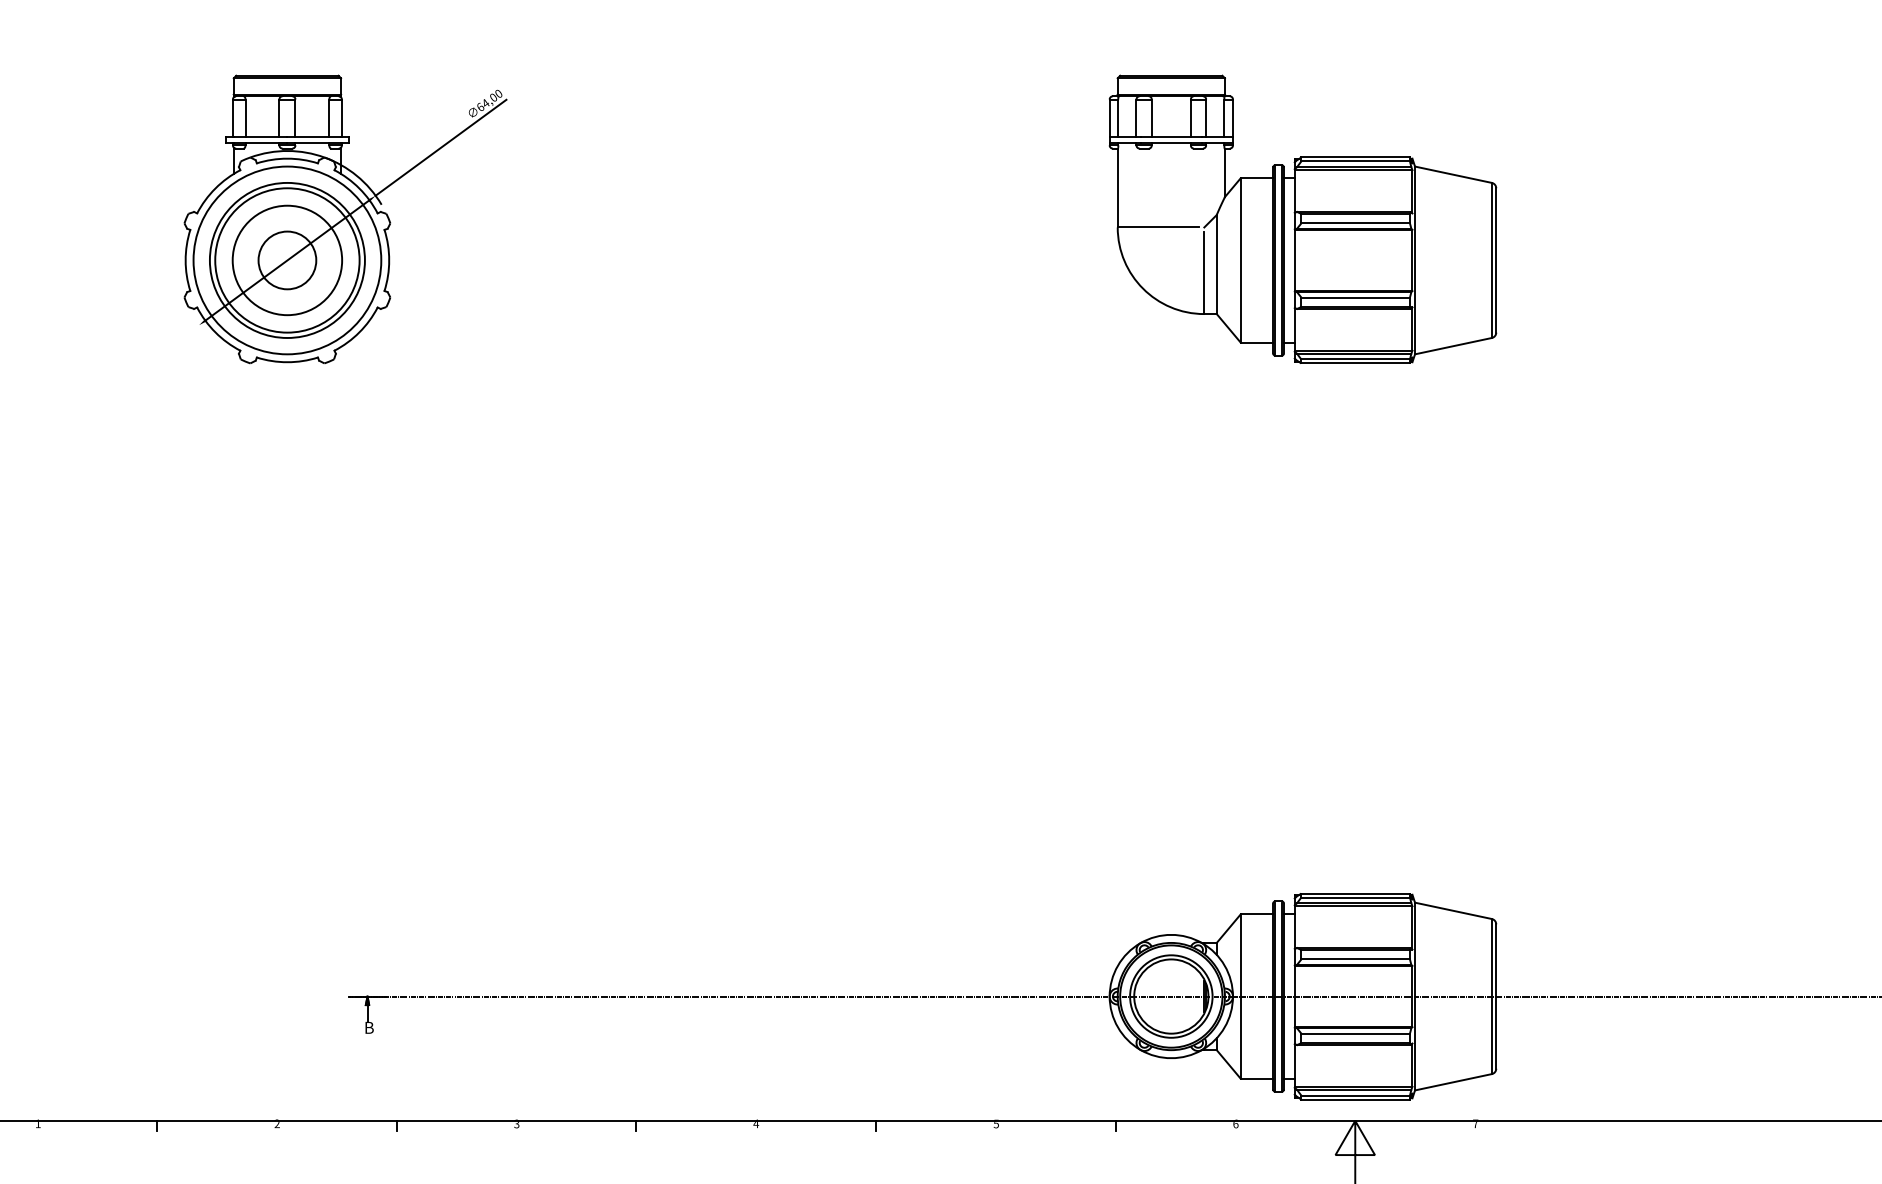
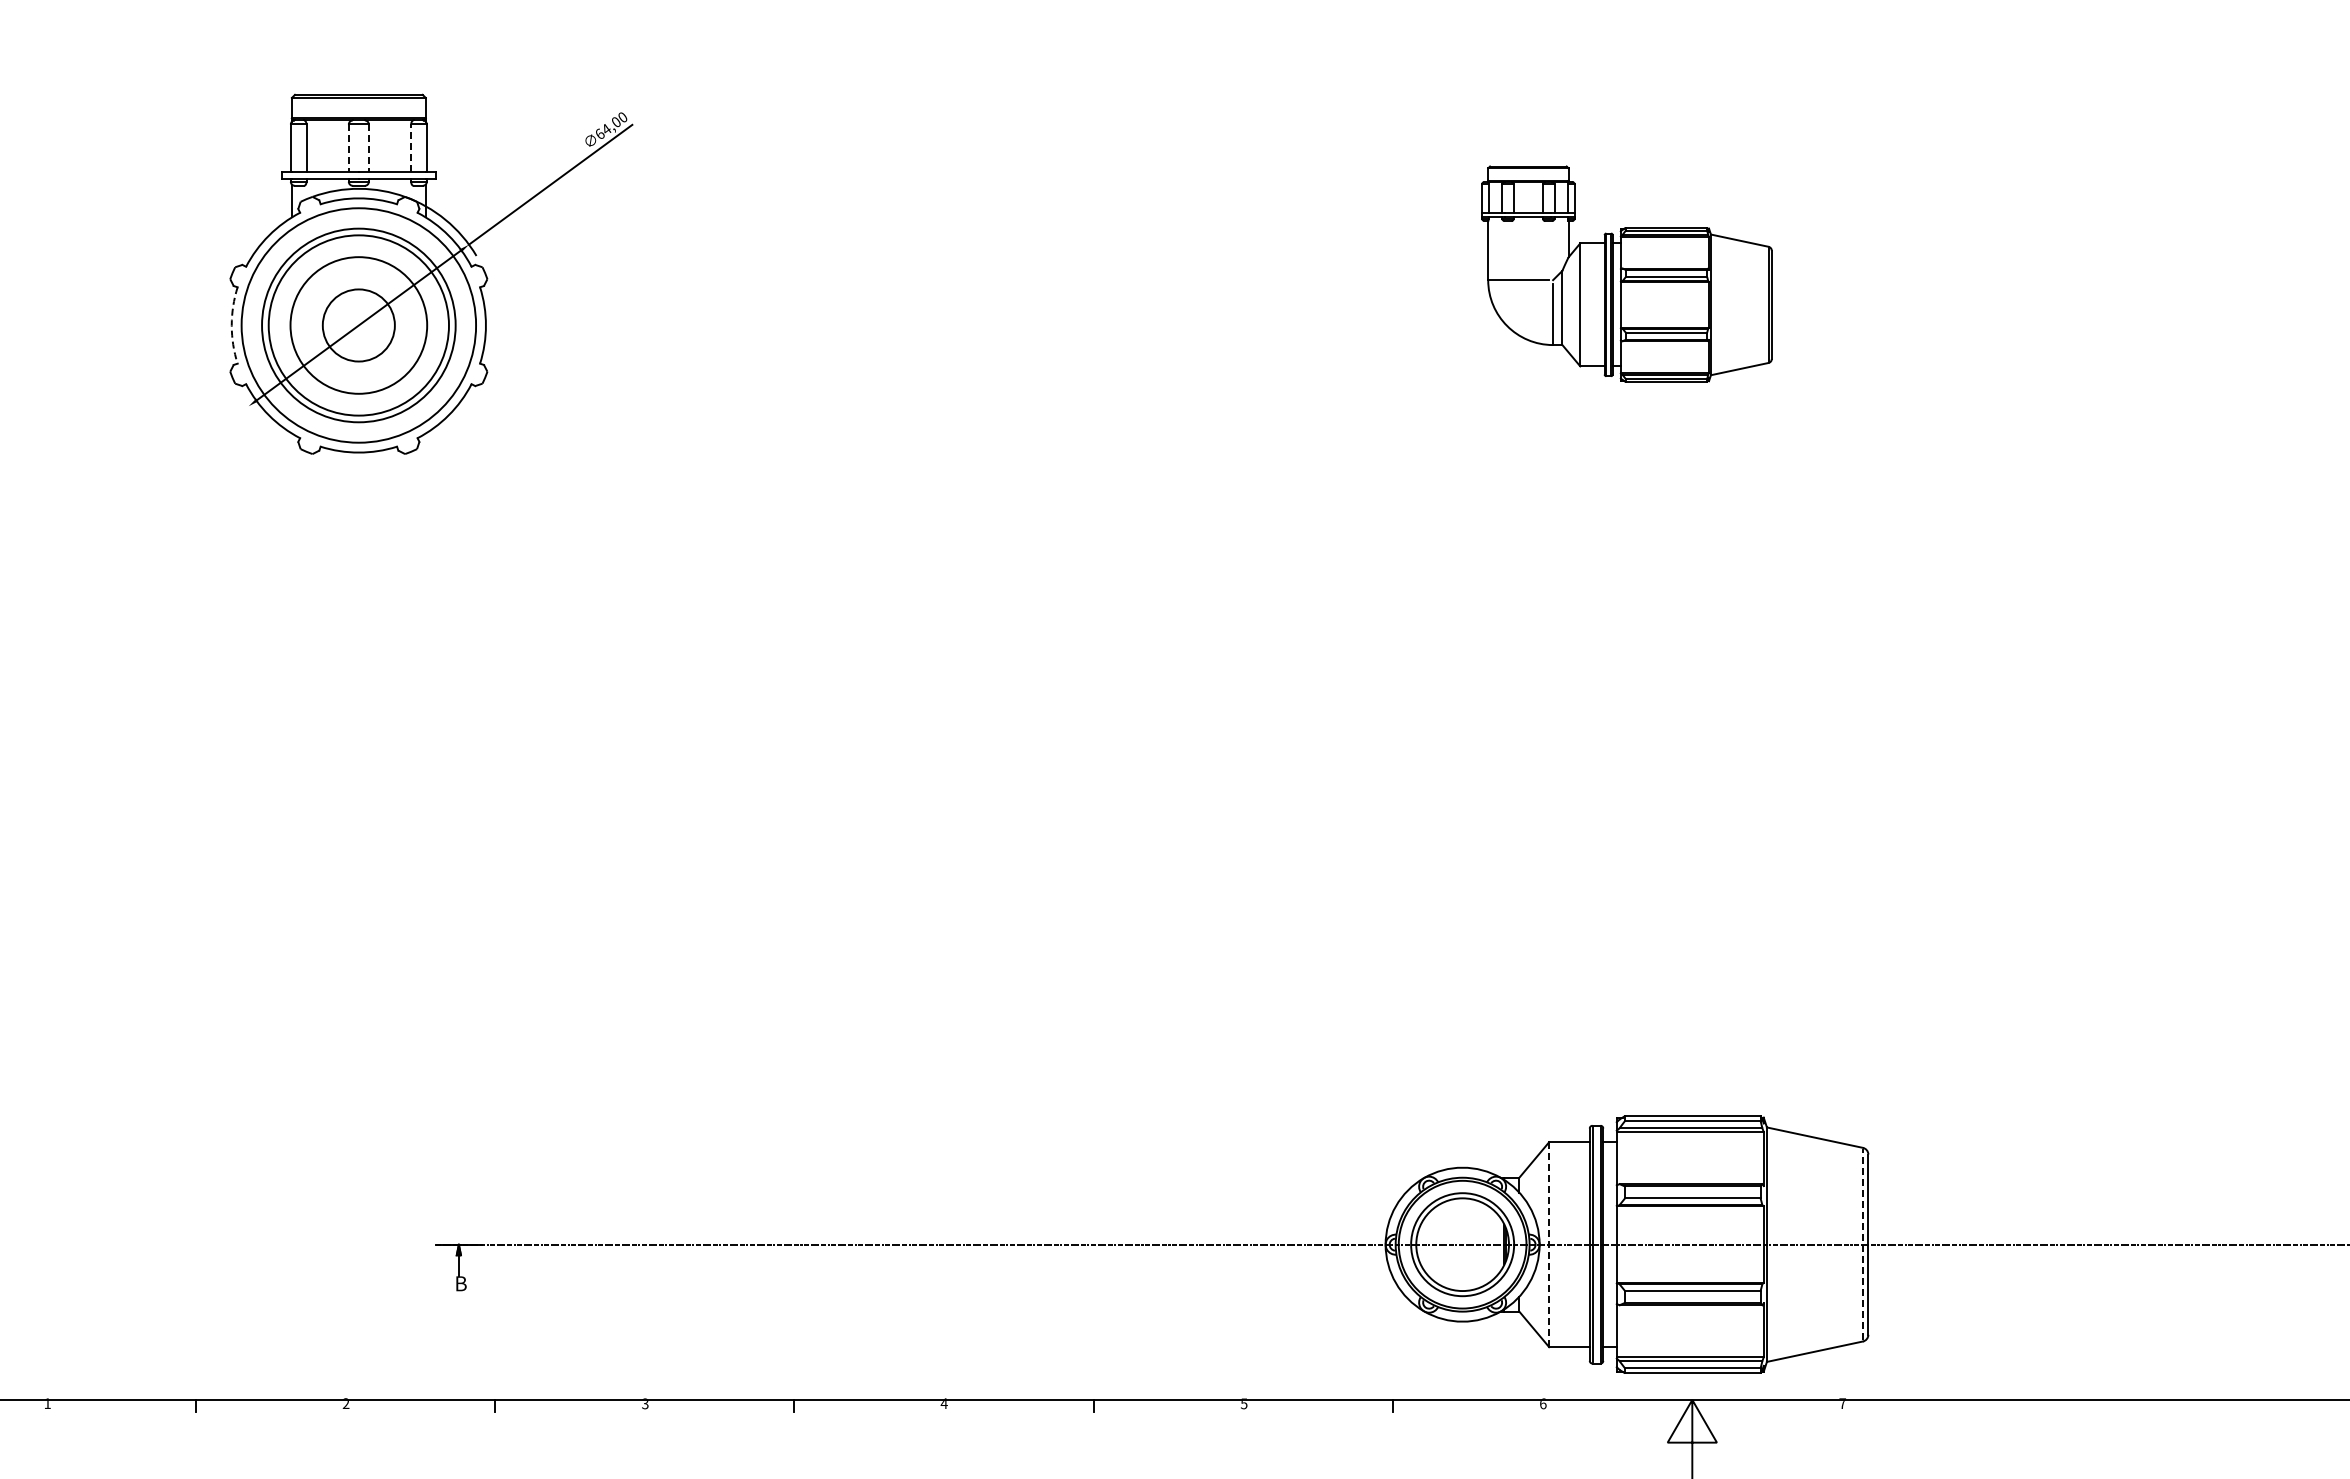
line: (279, 118) -> (348, 148), solid -> dashed
line: (295, 118) -> (368, 148), solid -> dashed
line: (329, 118) -> (411, 148), solid -> dashed
part: (1302, 218) -> (1626, 273), size x0.6
arc: (185, 260) -> (231, 325), solid -> dashed
line: (1240, 996) -> (1549, 1244), solid -> dashed
line: (1491, 996) -> (1862, 1244), solid -> dashed

